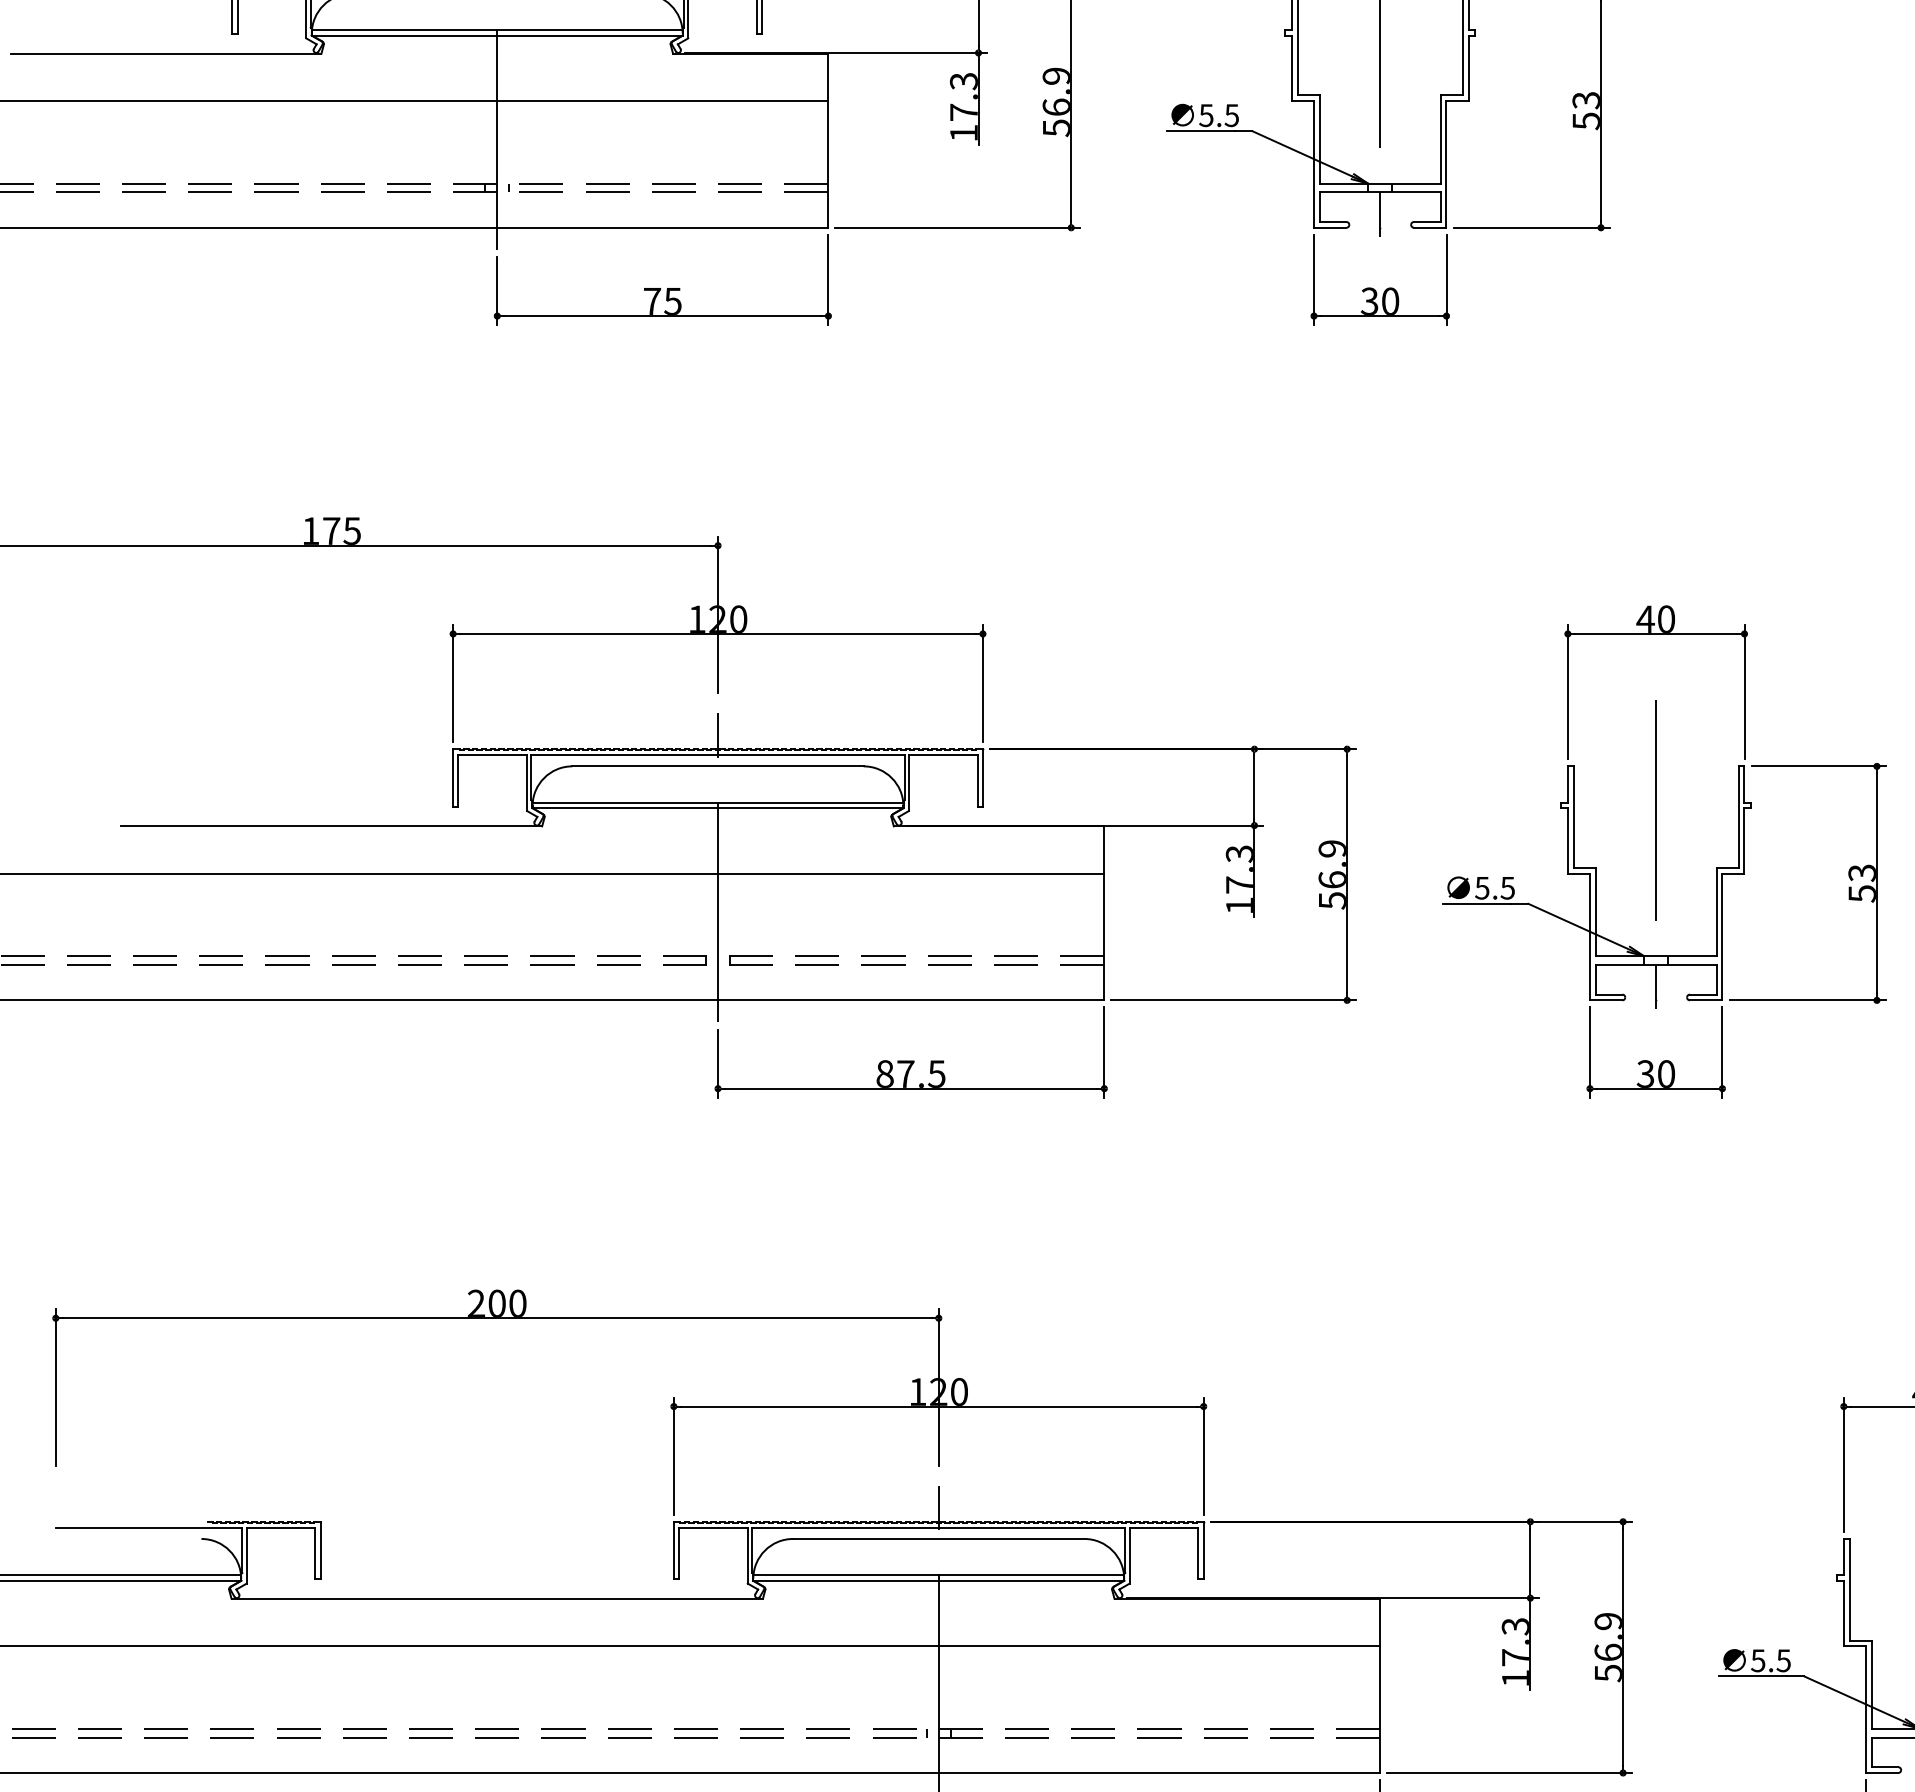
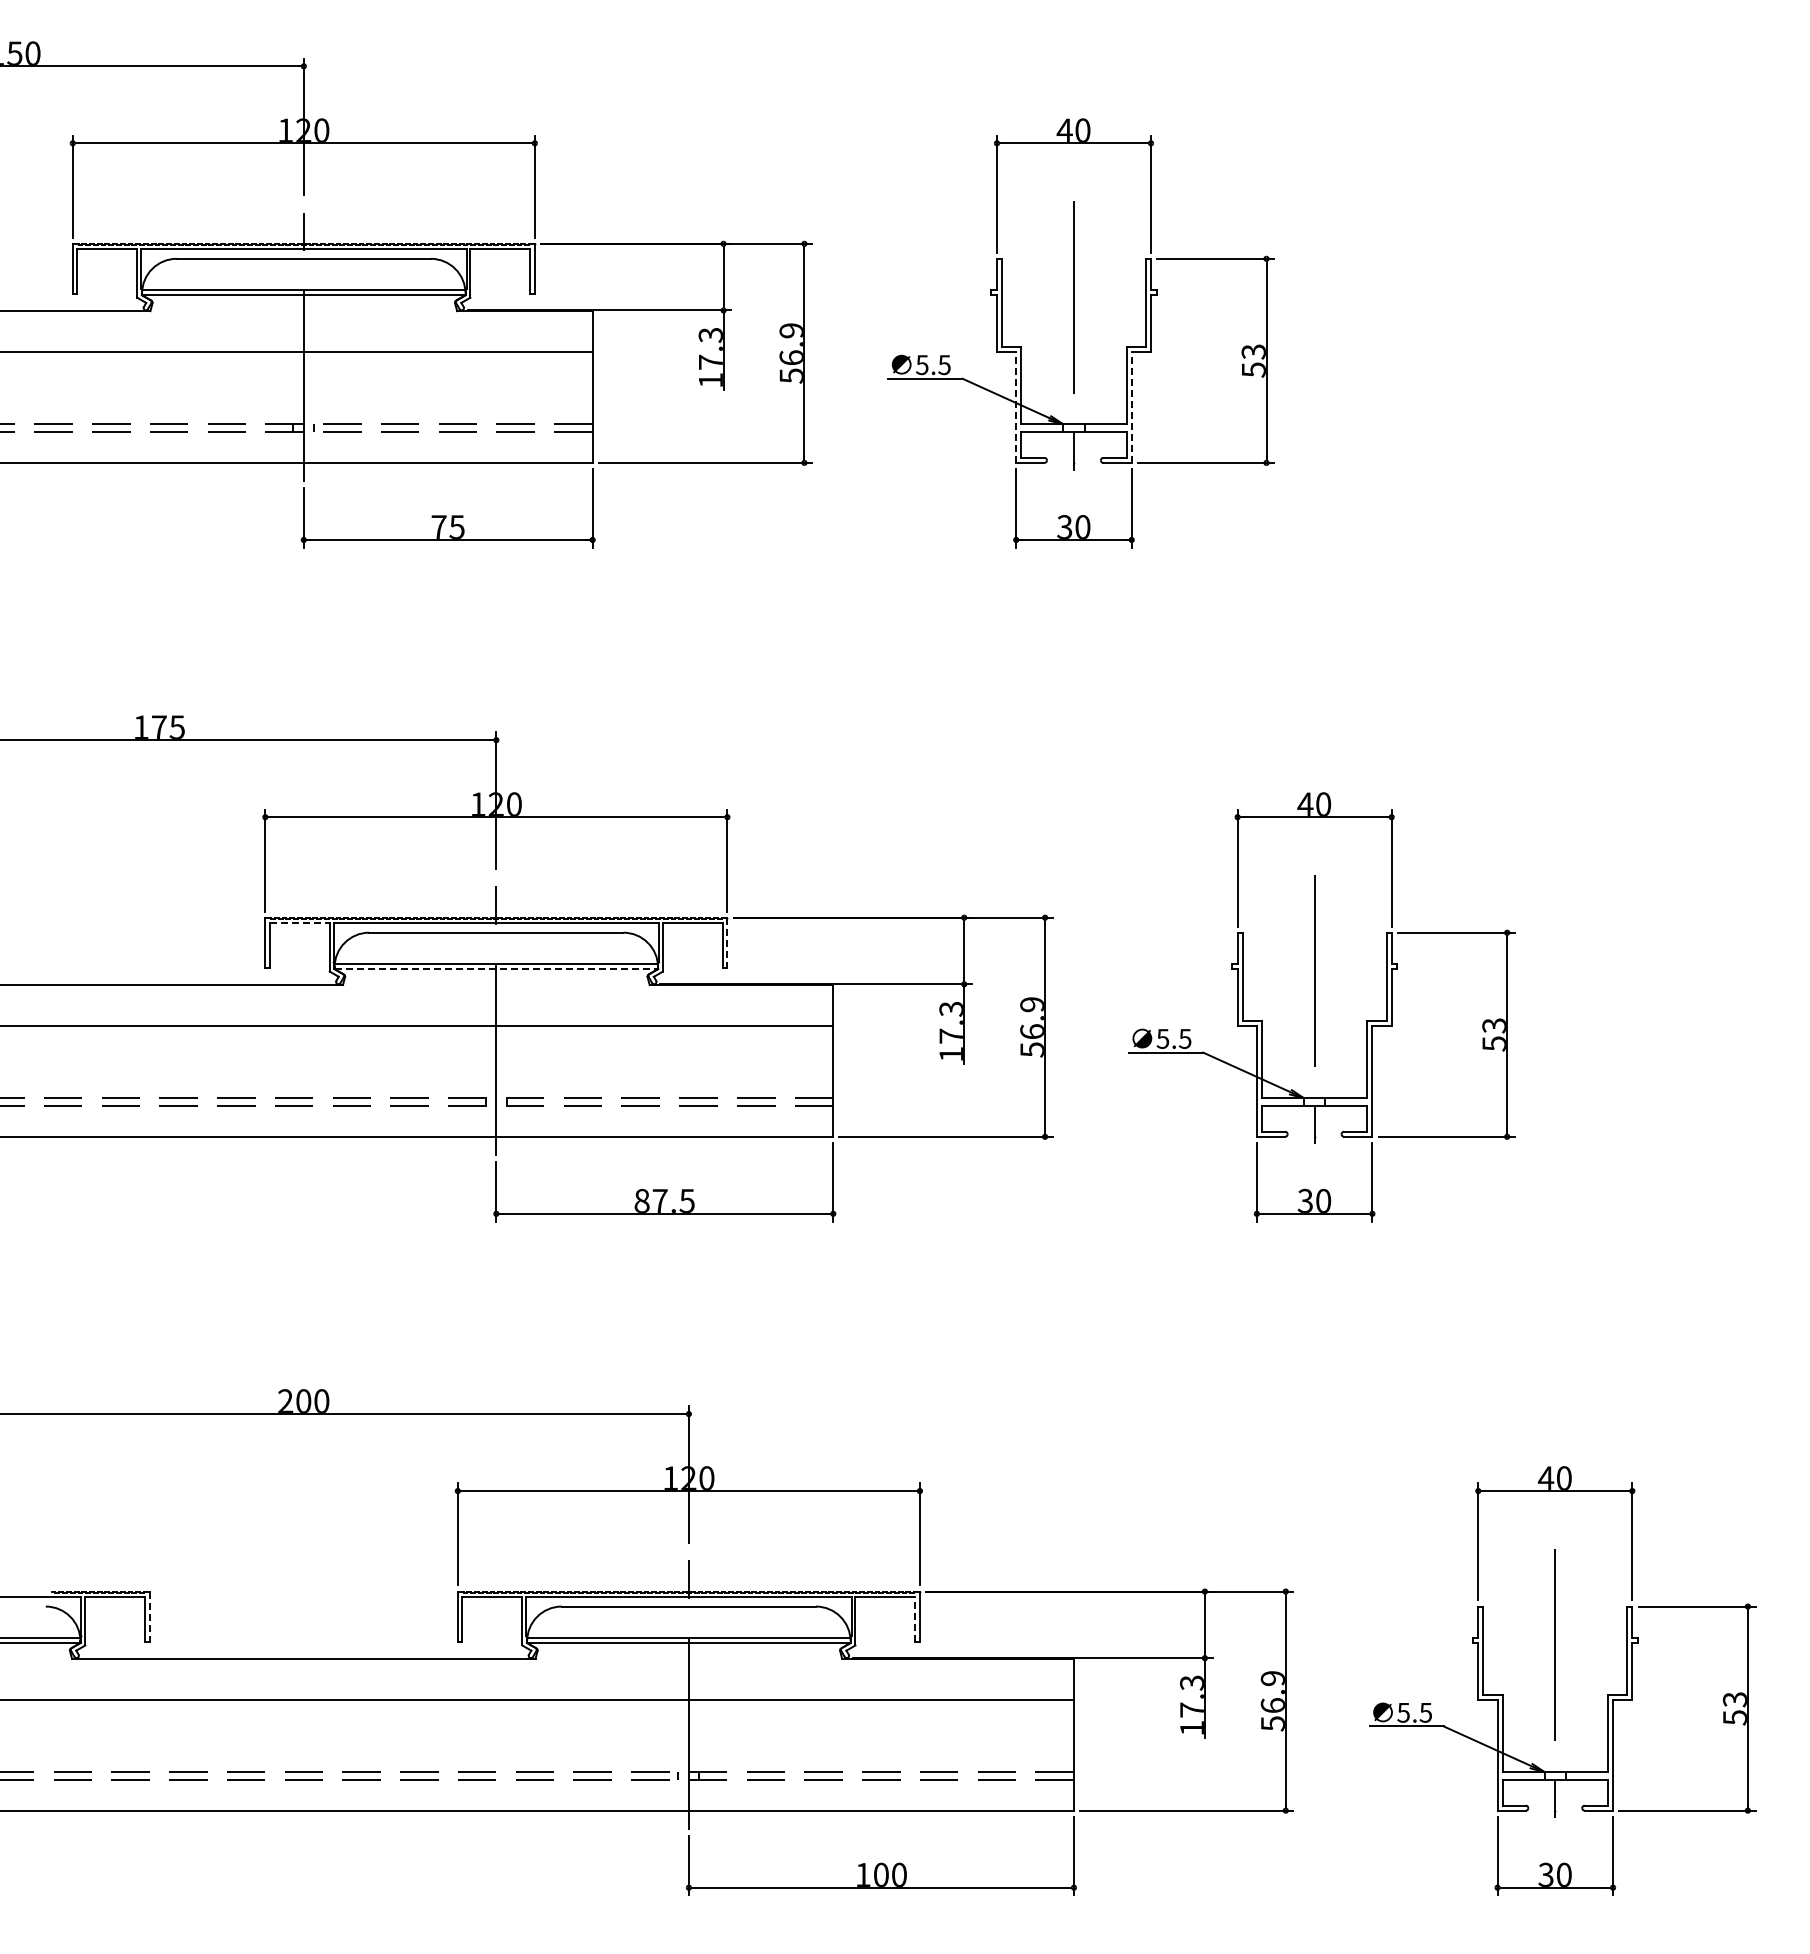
line: (1314, 164) -> (1016, 407), solid -> dashed
line: (1446, 164) -> (1131, 407), solid -> dashed
line: (492, 755) -> (299, 923), solid -> dashed
line: (983, 778) -> (727, 943), solid -> dashed
line: (718, 808) -> (496, 969), solid -> dashed
line: (320, 1551) -> (149, 1617), solid -> dashed
line: (1198, 1552) -> (915, 1618), solid -> dashed

